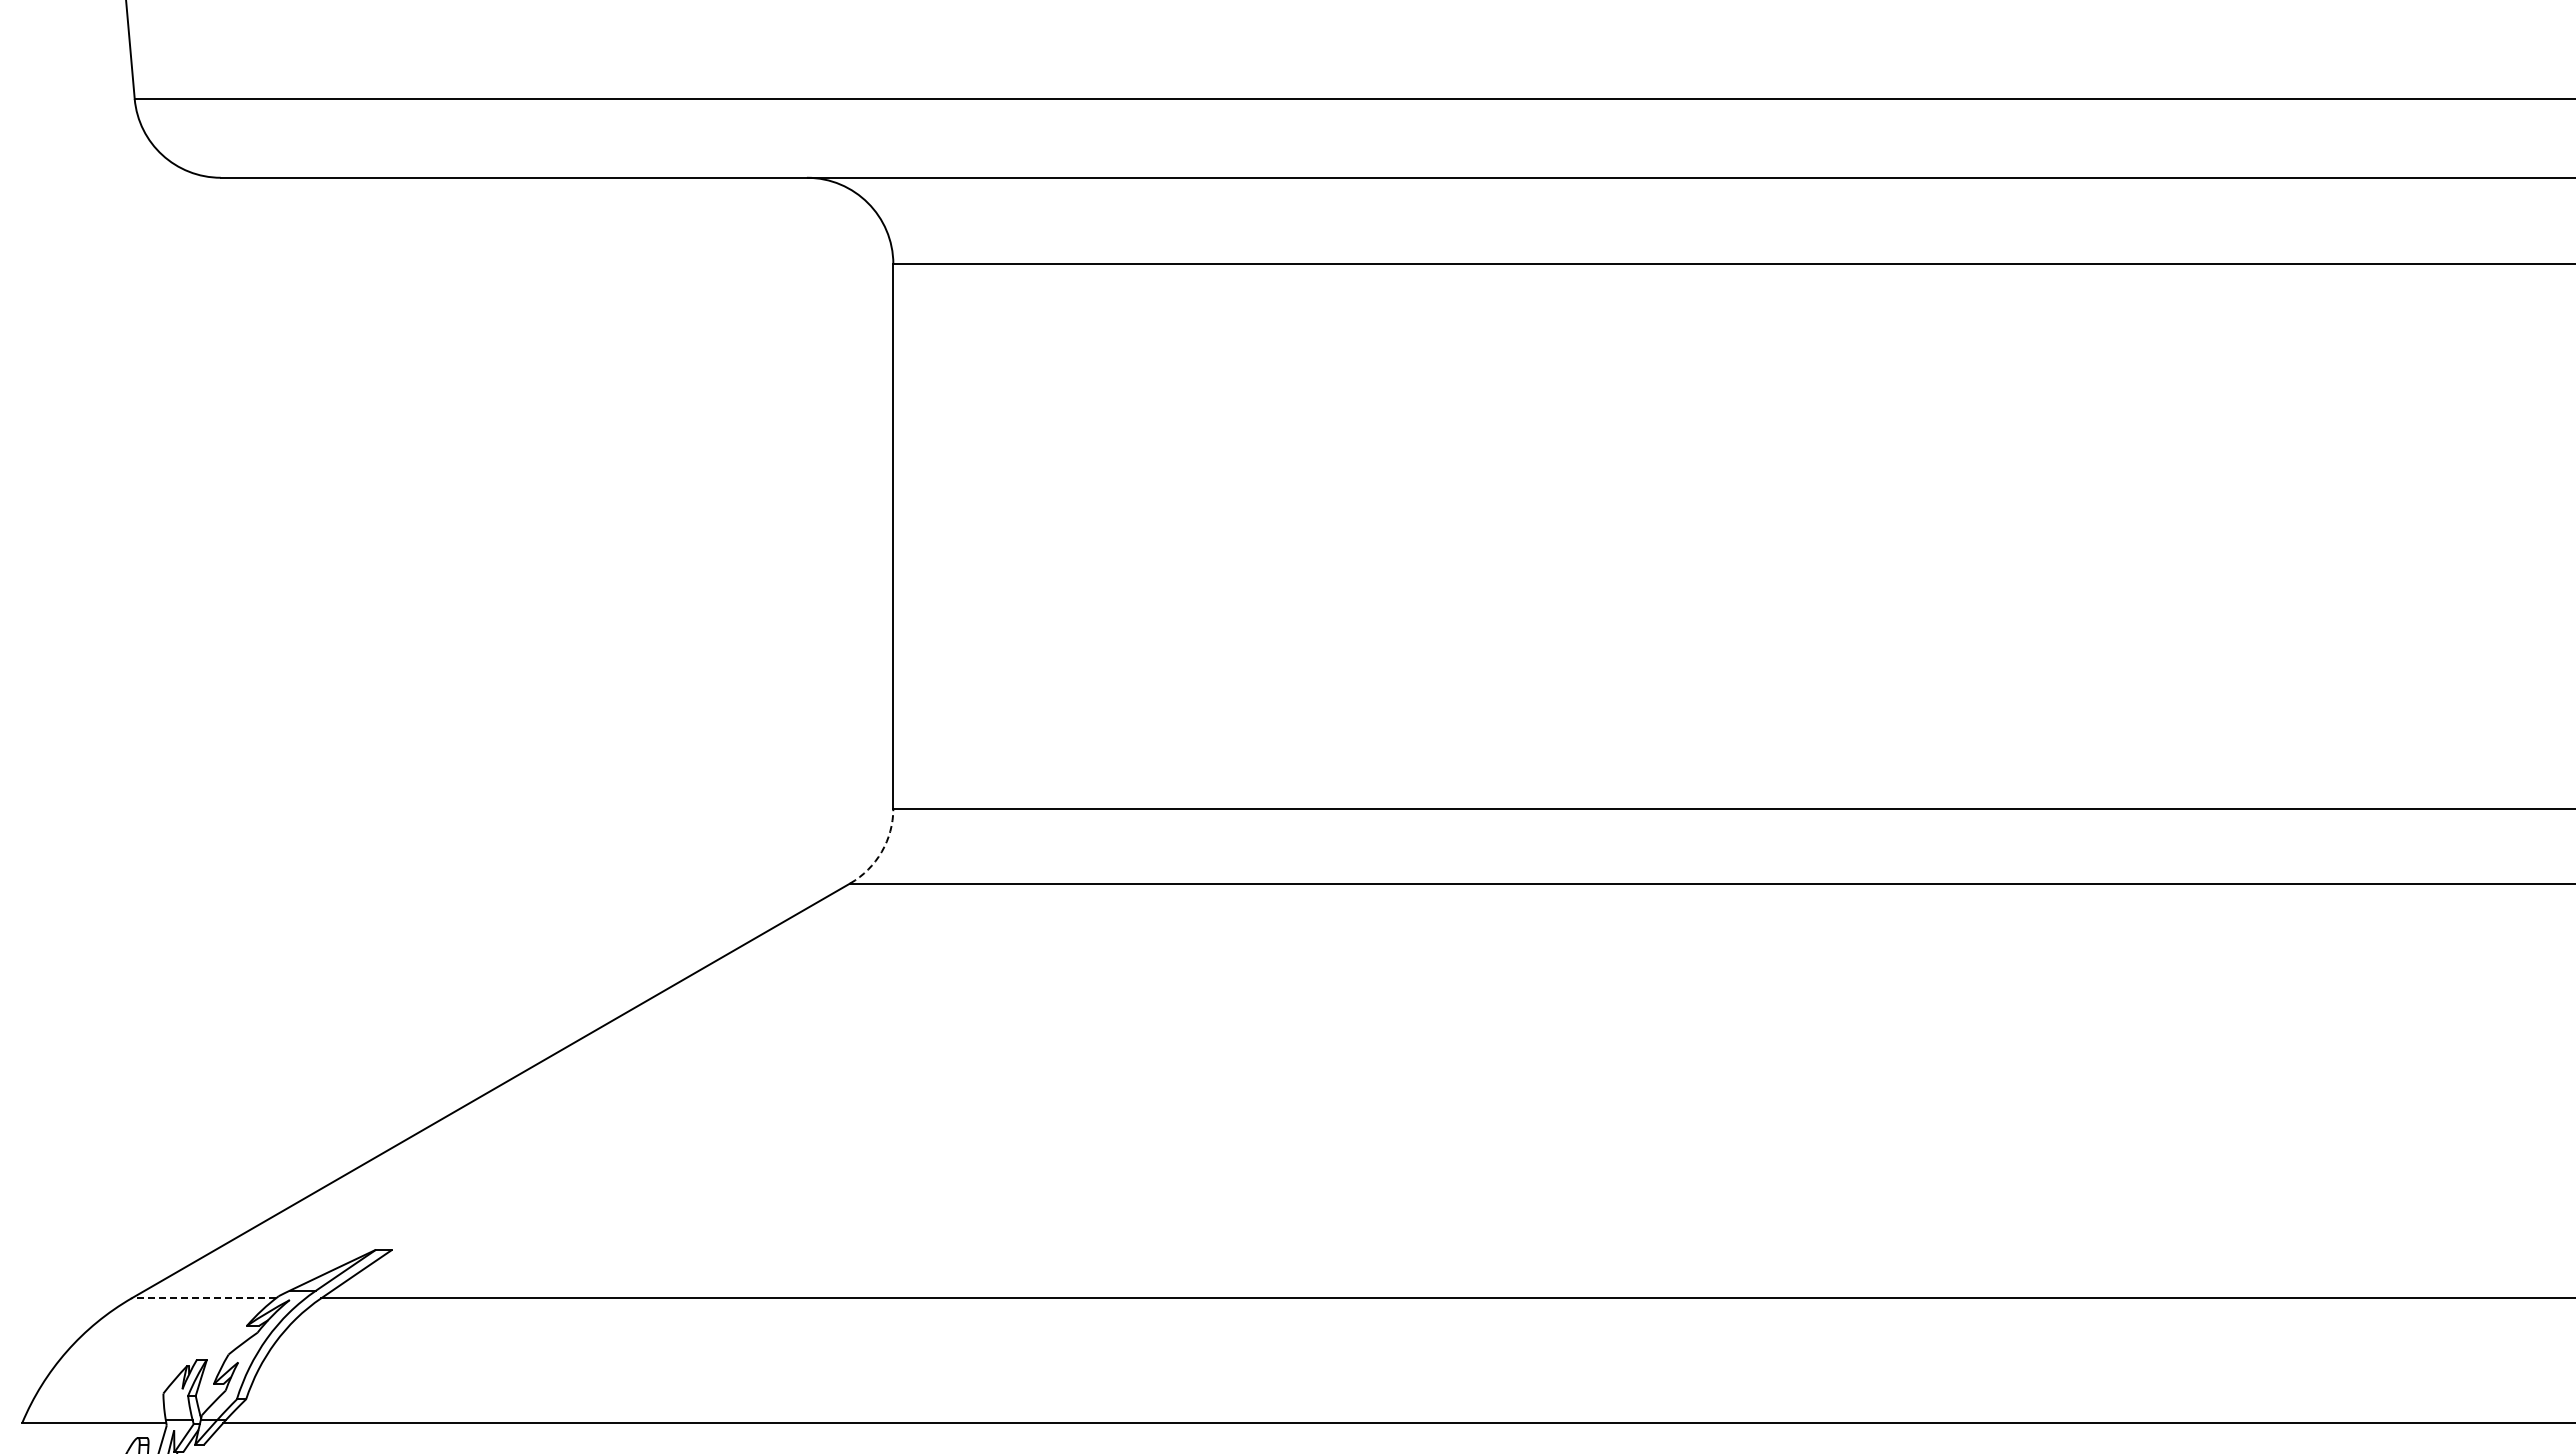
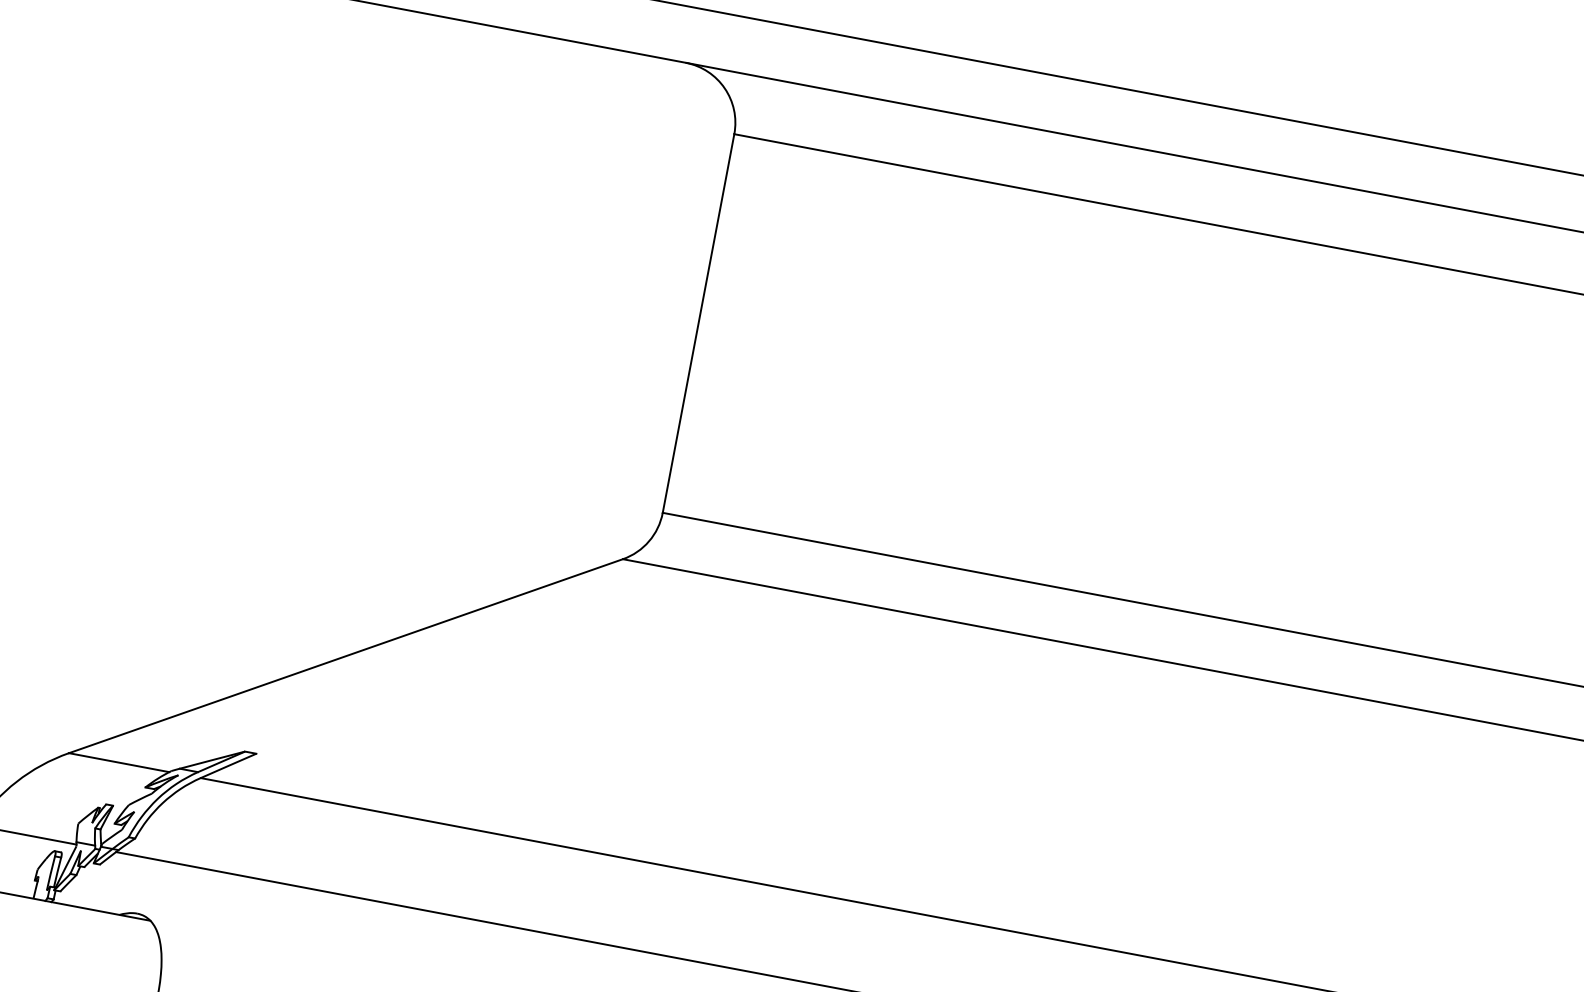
arc: (881, 851) -> (648, 541), dashed -> solid
line: (203, 1298) -> (118, 762), dashed -> solid

